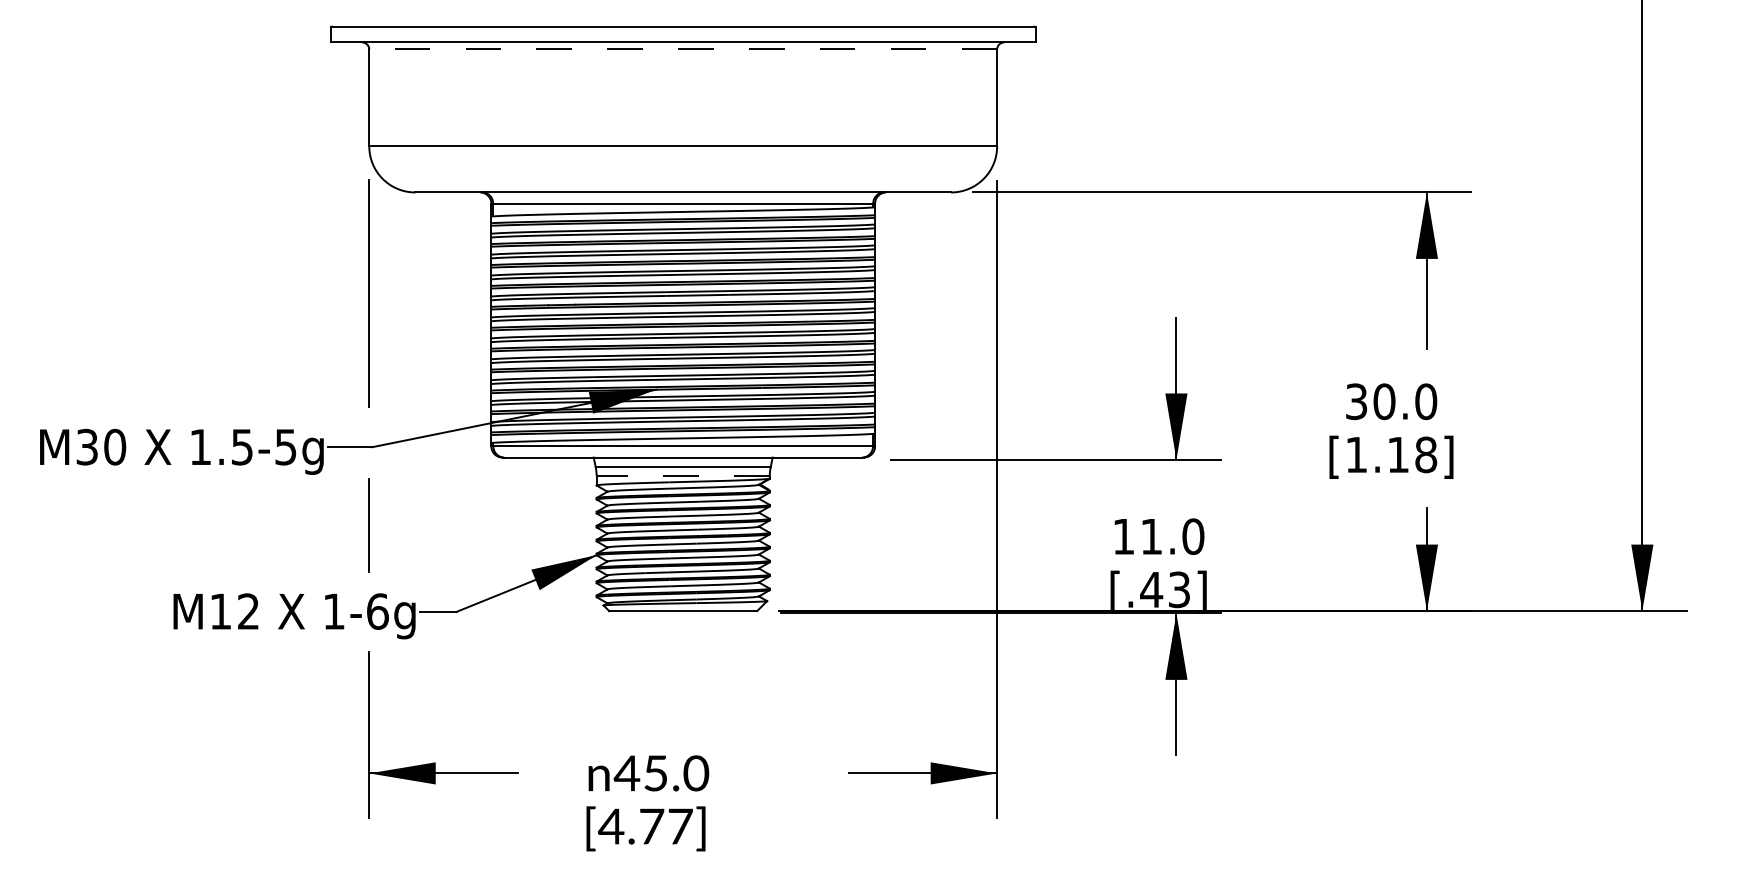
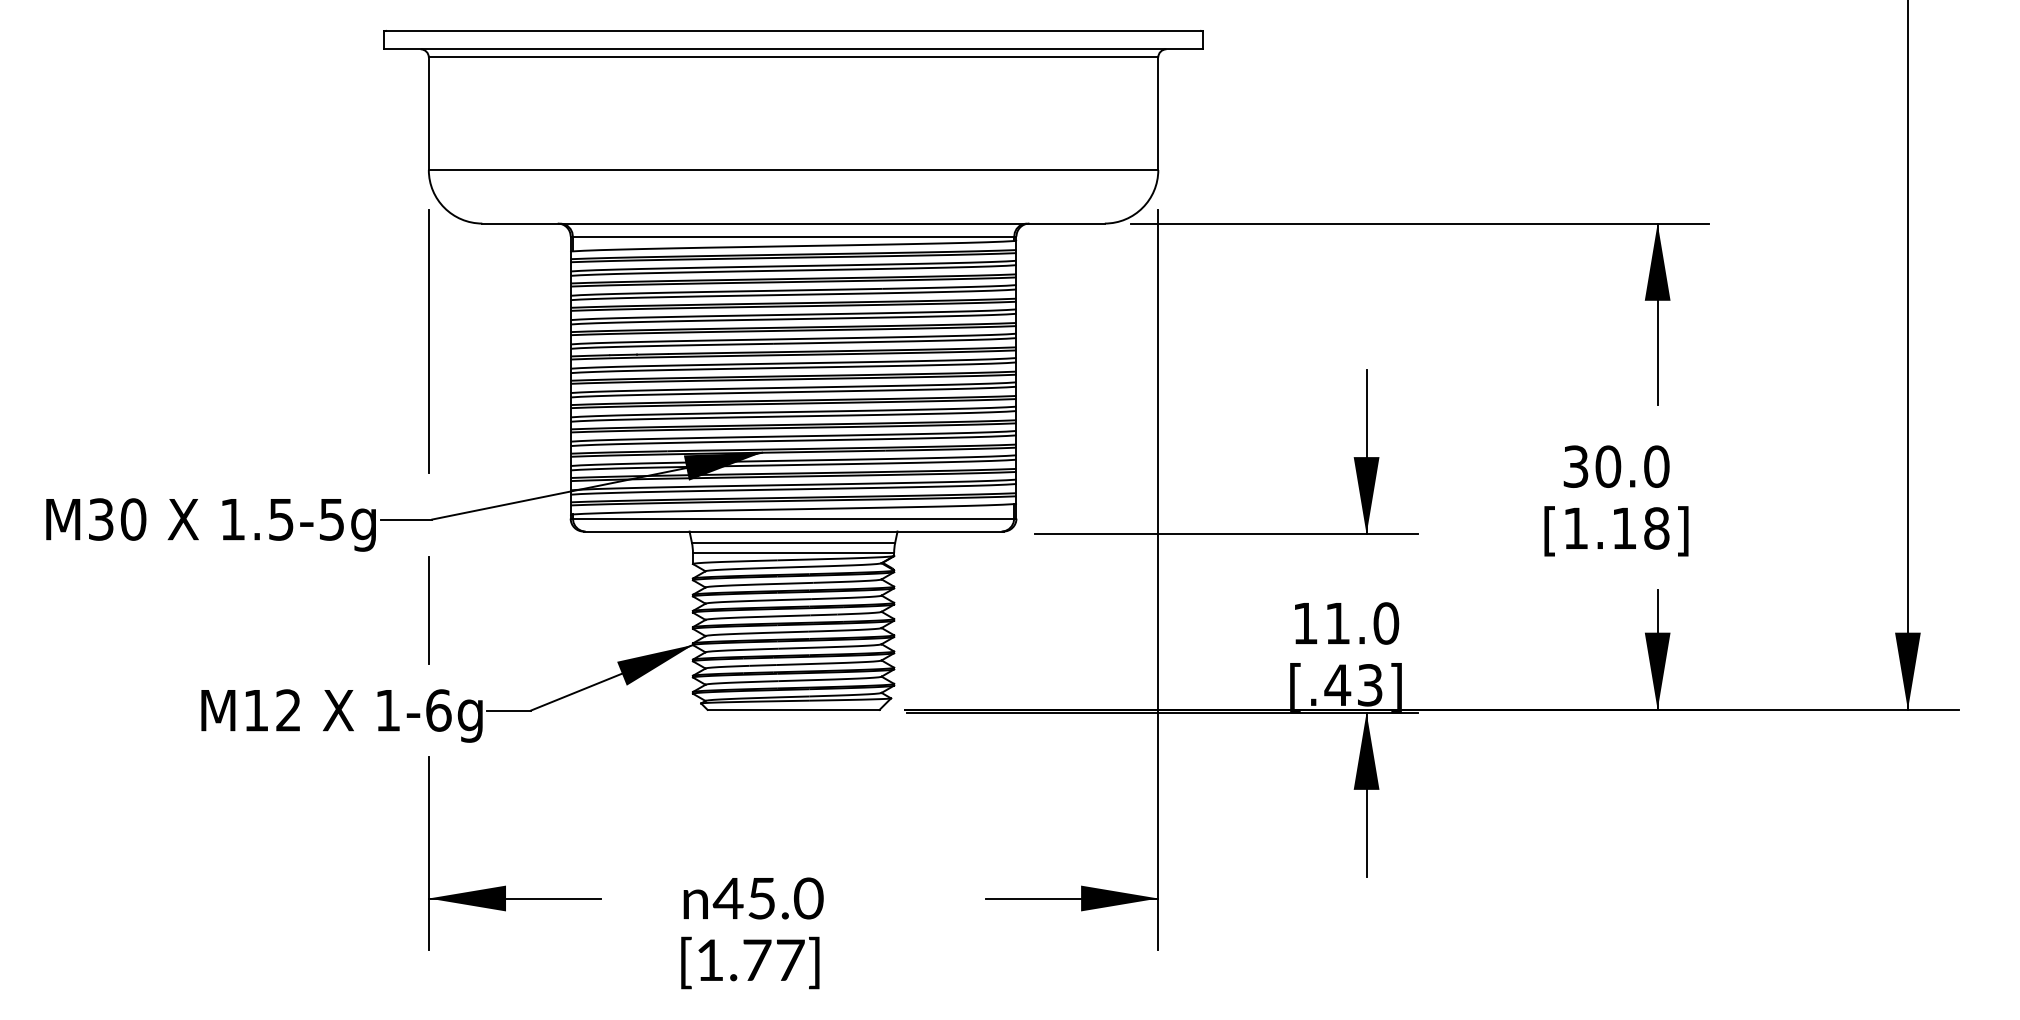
line: (683, 49) -> (793, 57), dashed -> solid
line: (683, 475) -> (793, 552), dashed -> solid
text: (610, 825) -> (709, 959), [4.77] -> [1.77]

